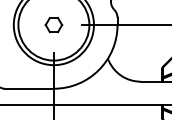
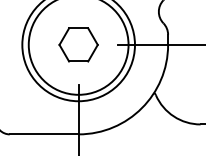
part: (53, 24) -> (78, 44), size x1.67

